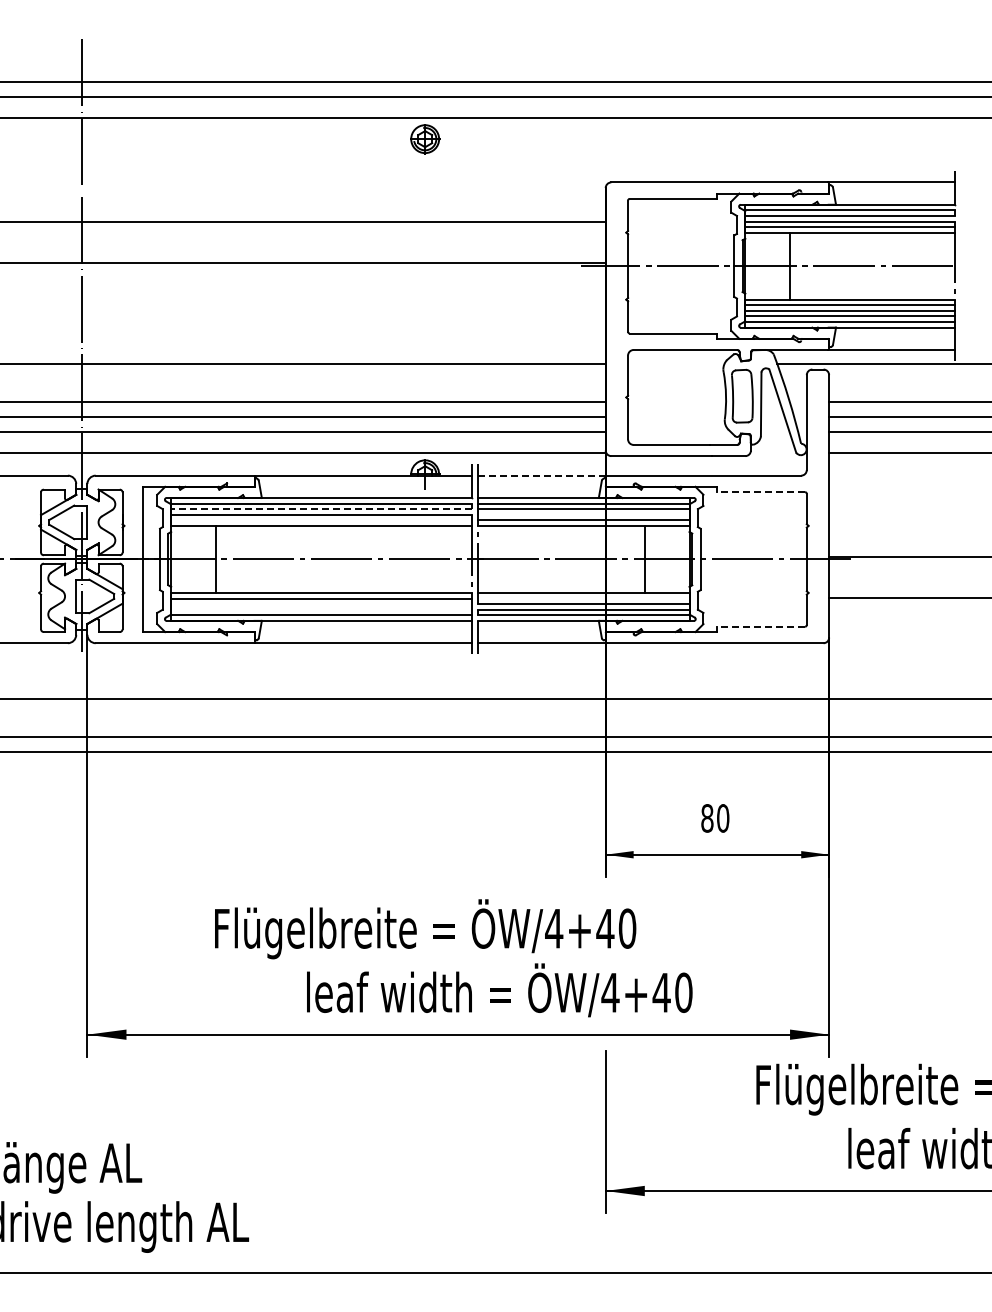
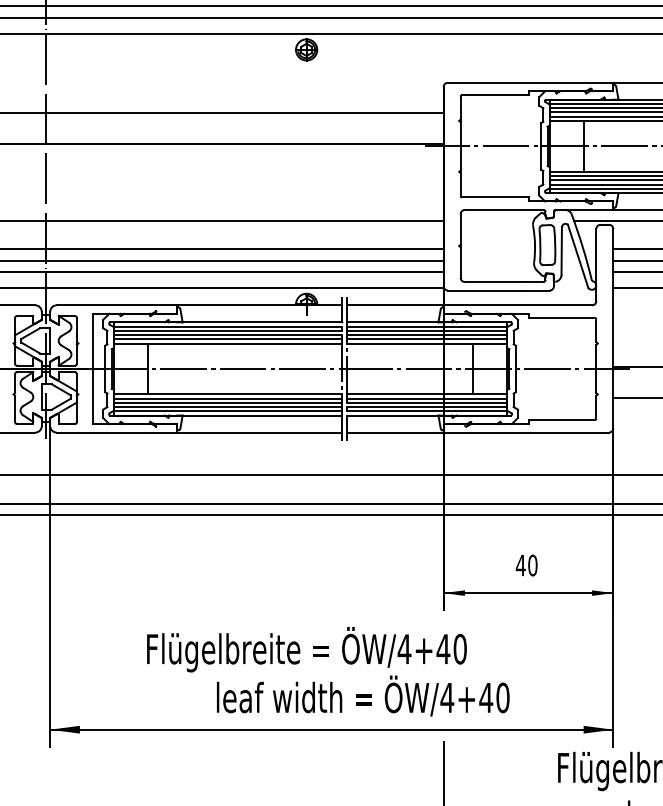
line: (543, 475) -> (396, 305), dashed -> solid
line: (761, 492) -> (561, 318), dashed -> solid
line: (321, 509) -> (227, 331), dashed -> solid
line: (583, 514) -> (426, 334), added
line: (321, 520) -> (227, 339), added
line: (583, 598) -> (426, 398), added
line: (321, 604) -> (227, 403), added
line: (321, 609) -> (227, 406), added
line: (761, 626) -> (561, 419), dashed -> solid
text: (706, 818) -> (520, 565), 80 -> 40

